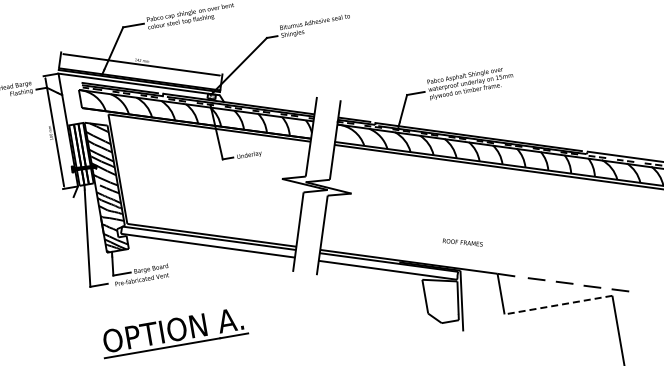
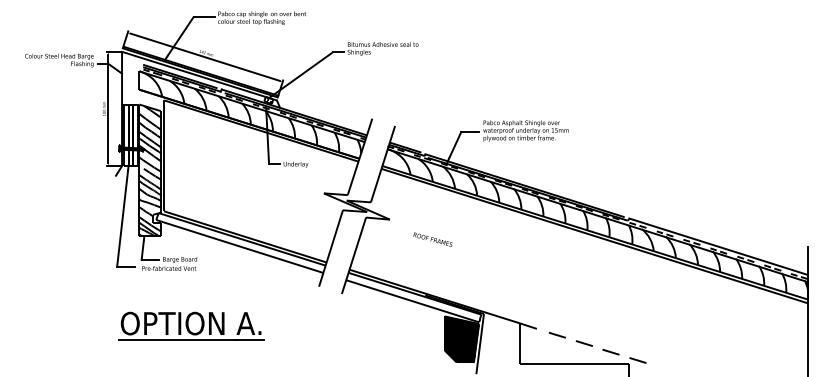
text: (462, 242) -> (432, 239), moved
hatch: (442, 299) -> (461, 339), added
line: (558, 305) -> (574, 364), dashed -> solid

